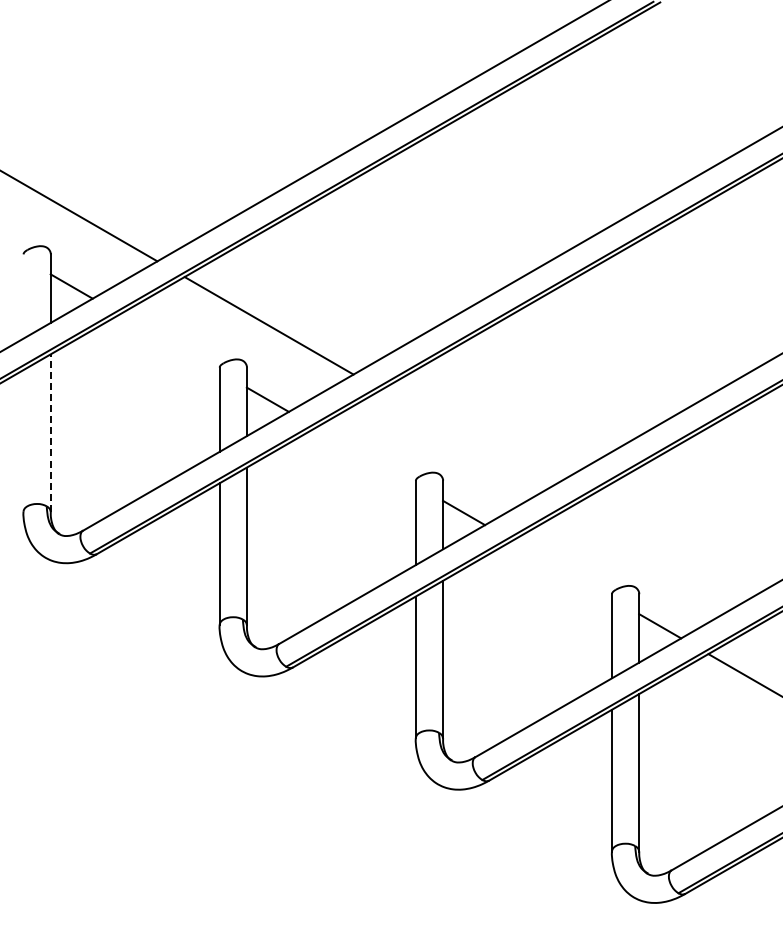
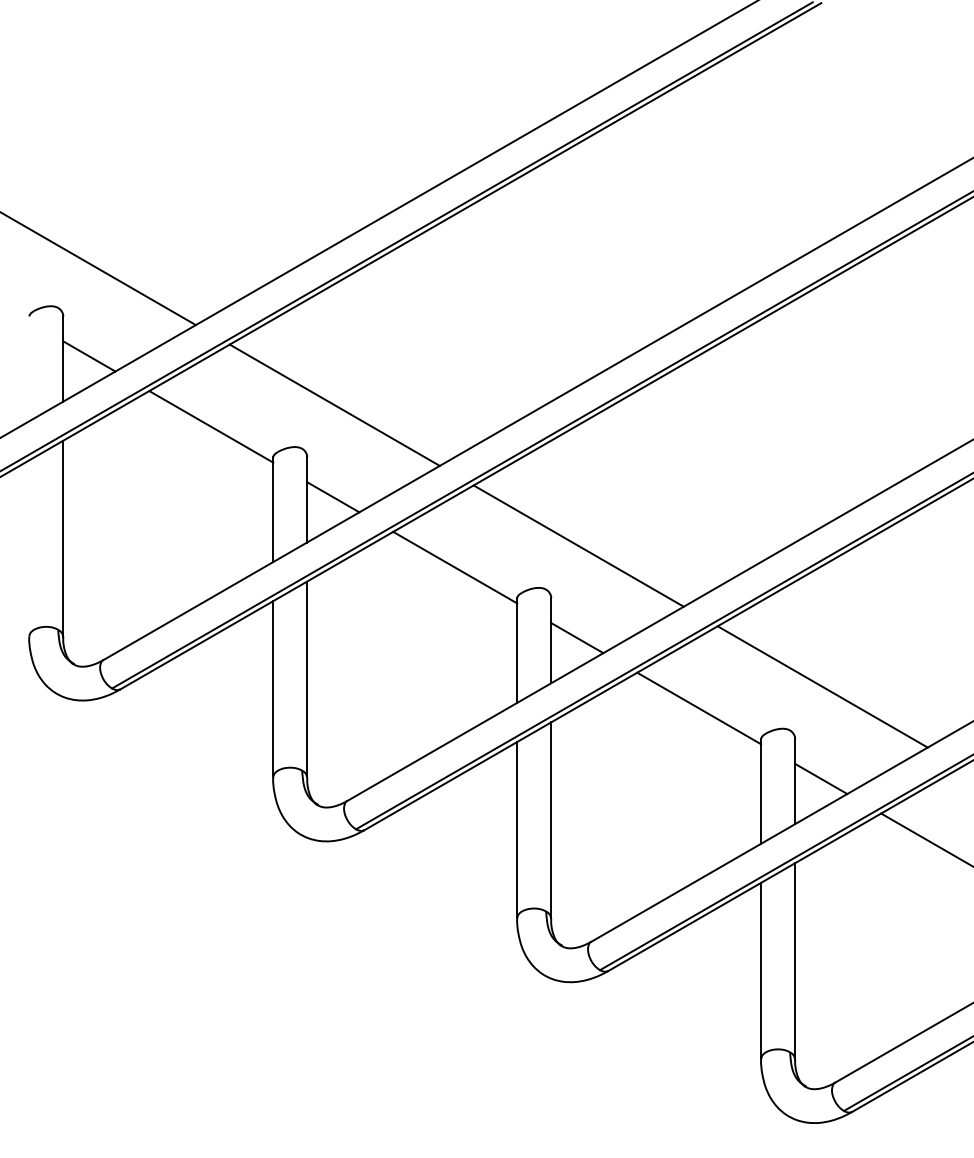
line: (169, 342) -> (210, 426), added
line: (50, 433) -> (62, 539), dashed -> solid
line: (464, 438) -> (577, 545), added
line: (365, 456) -> (454, 567), added
line: (660, 552) -> (821, 687), added
line: (561, 569) -> (698, 708), added

